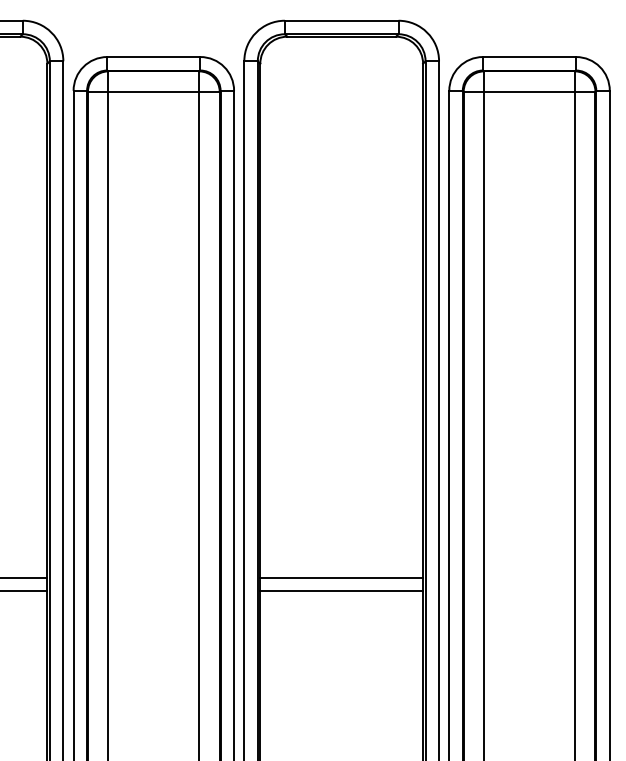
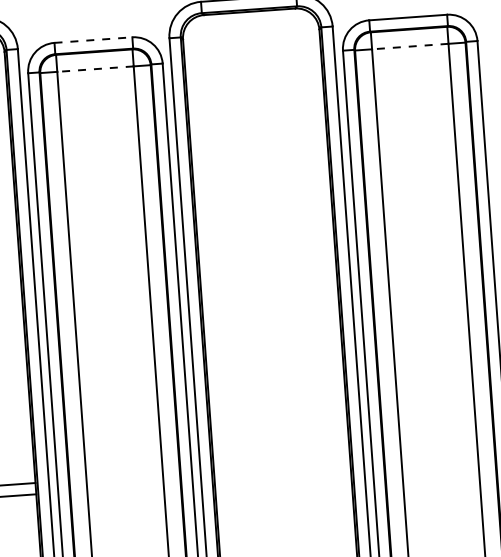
line: (154, 57) -> (94, 40), solid -> dashed
line: (153, 91) -> (95, 69), solid -> dashed
line: (529, 91) -> (410, 46), solid -> dashed
line: (341, 578) -> (281, 465), removed
line: (341, 591) -> (282, 476), removed

